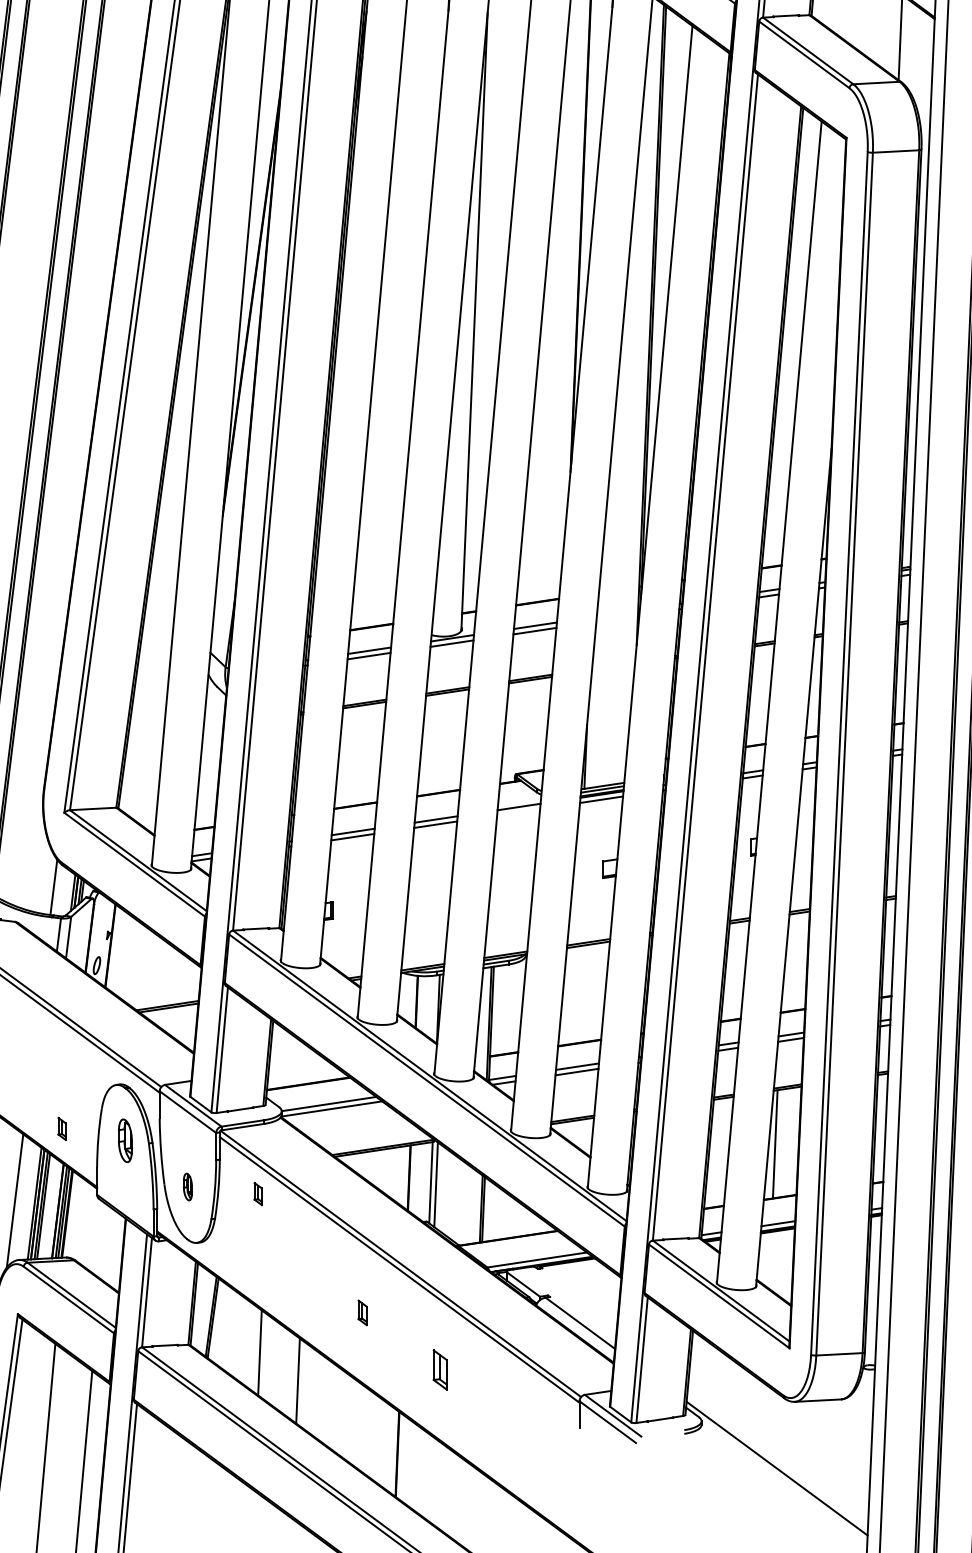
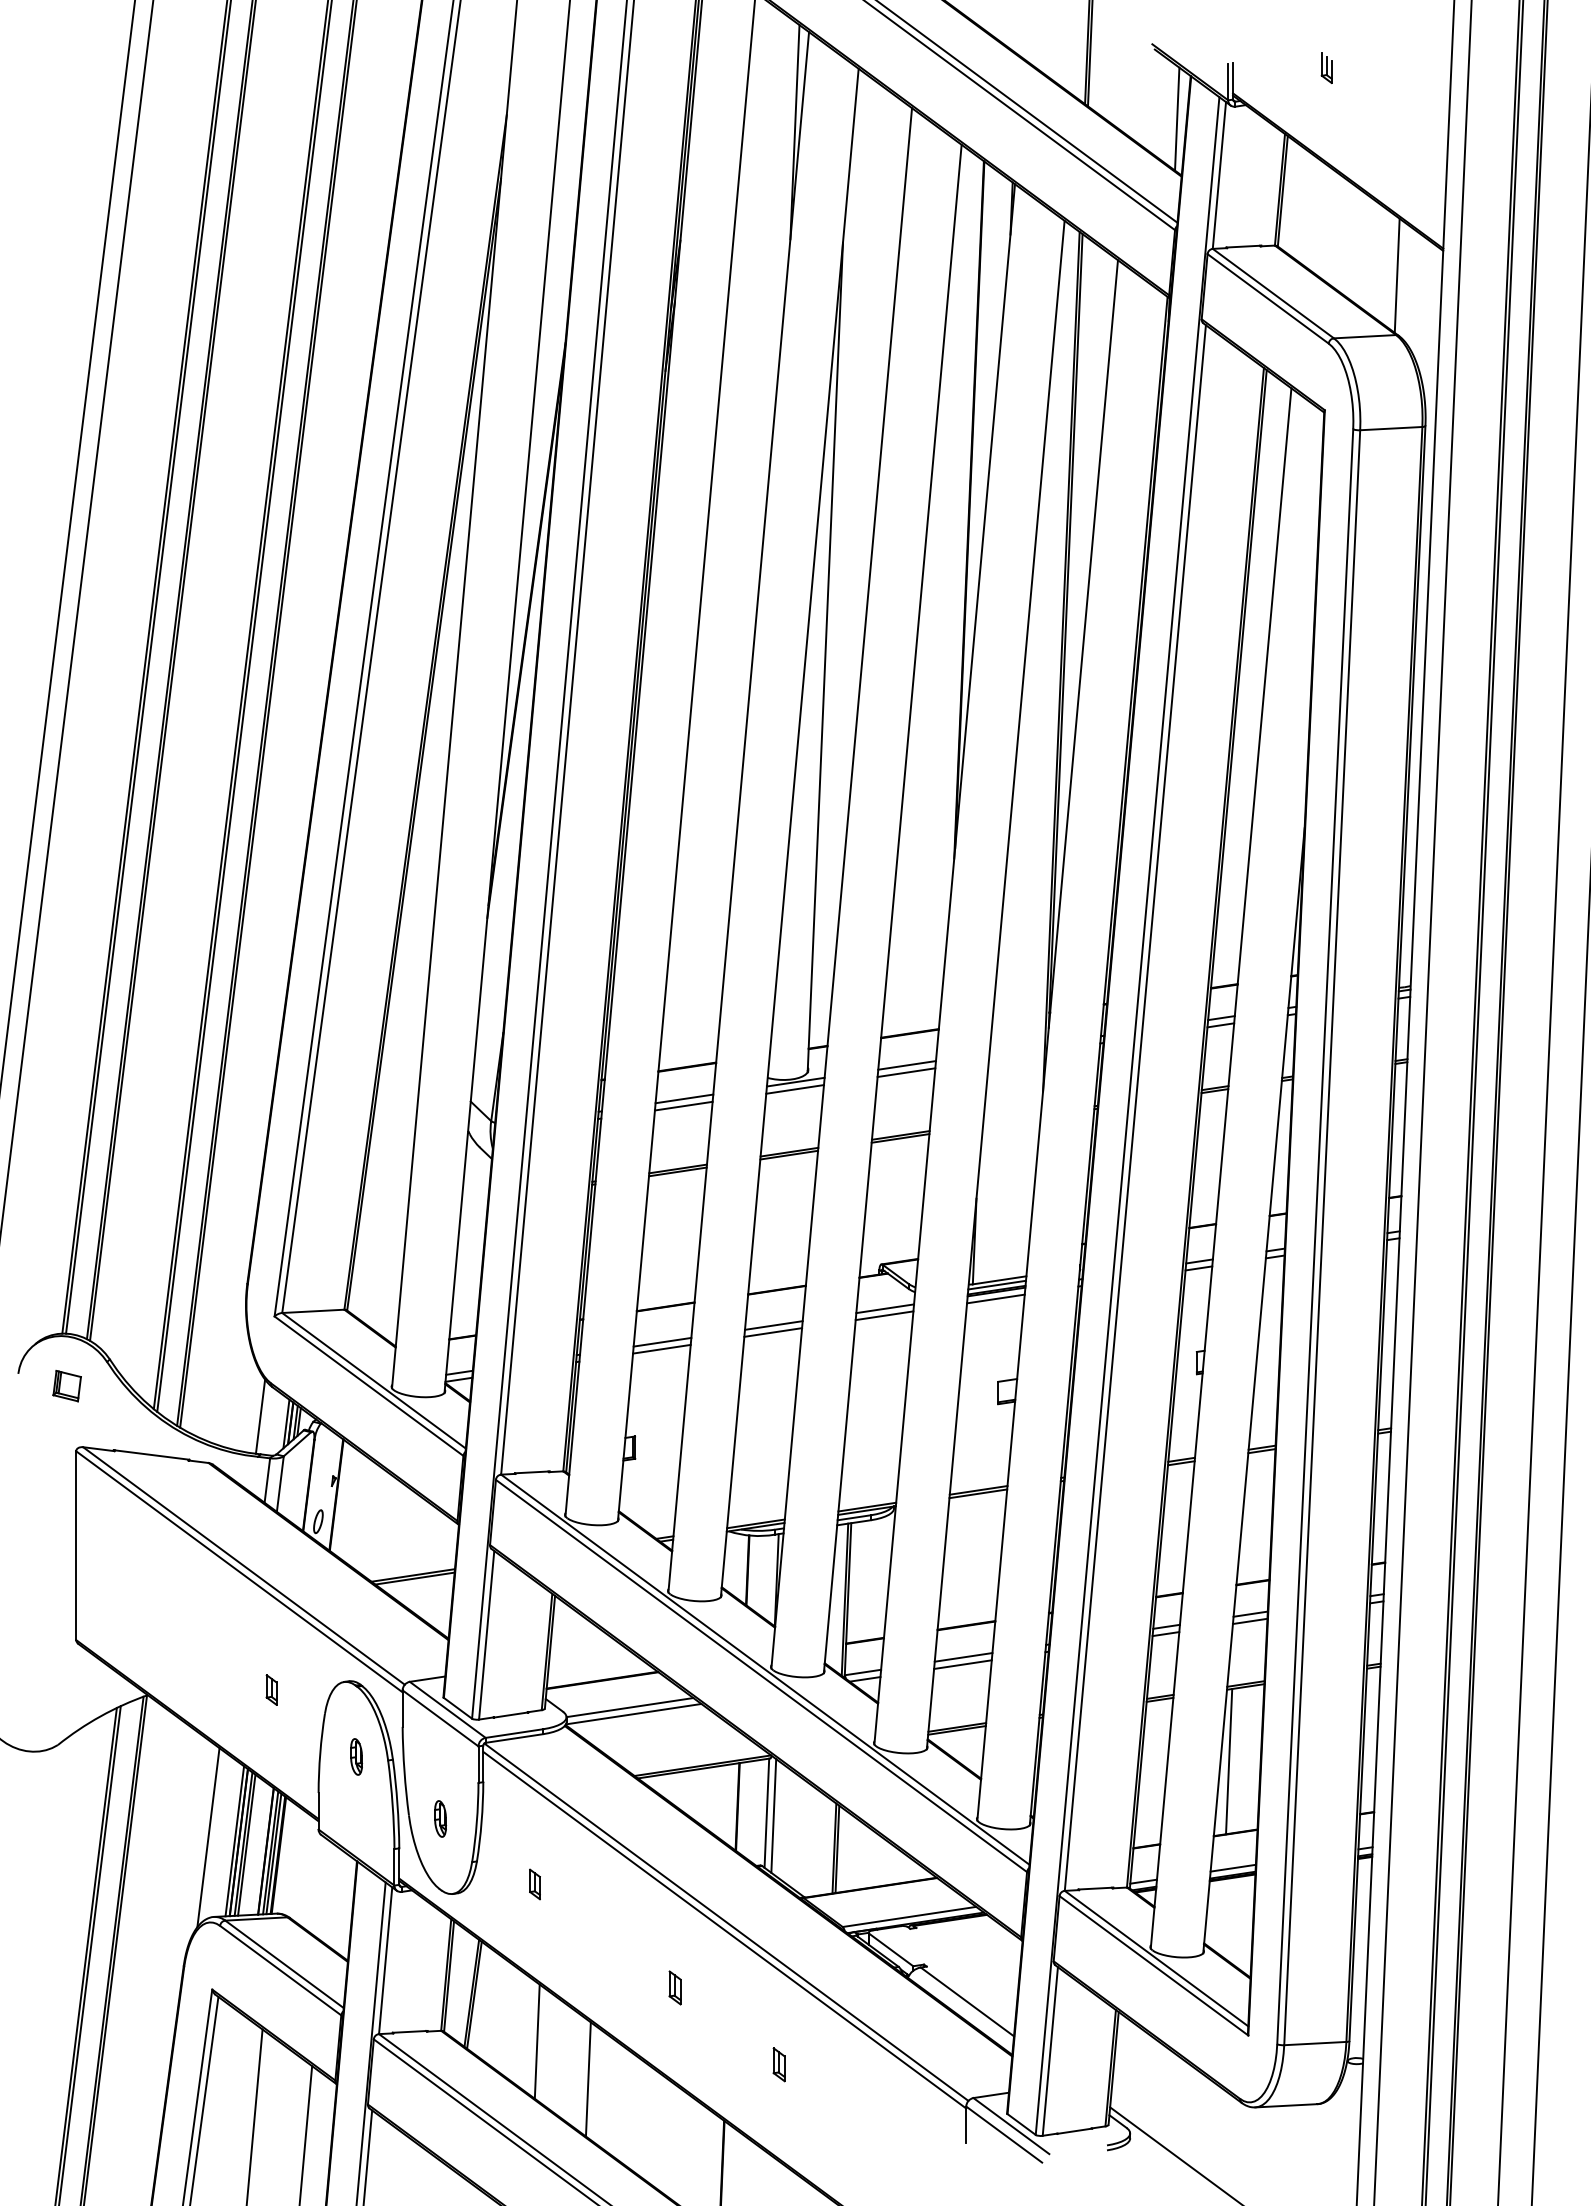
line: (518, 812) -> (884, 1315), added
part: (62, 1128) -> (271, 1689), moved
part: (125, 1140) -> (356, 1756), size x0.62
part: (257, 1194) -> (534, 1884), moved
part: (439, 1369) -> (778, 2064), size x0.62

